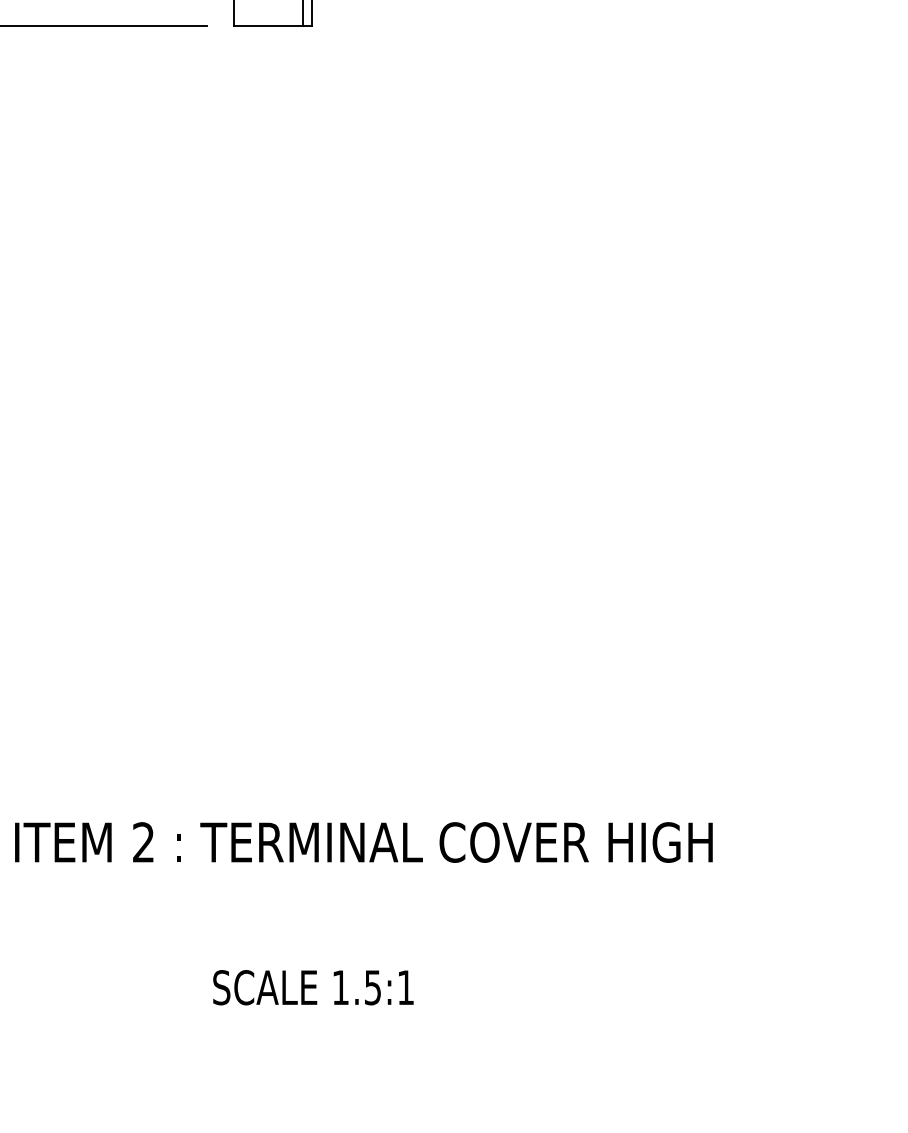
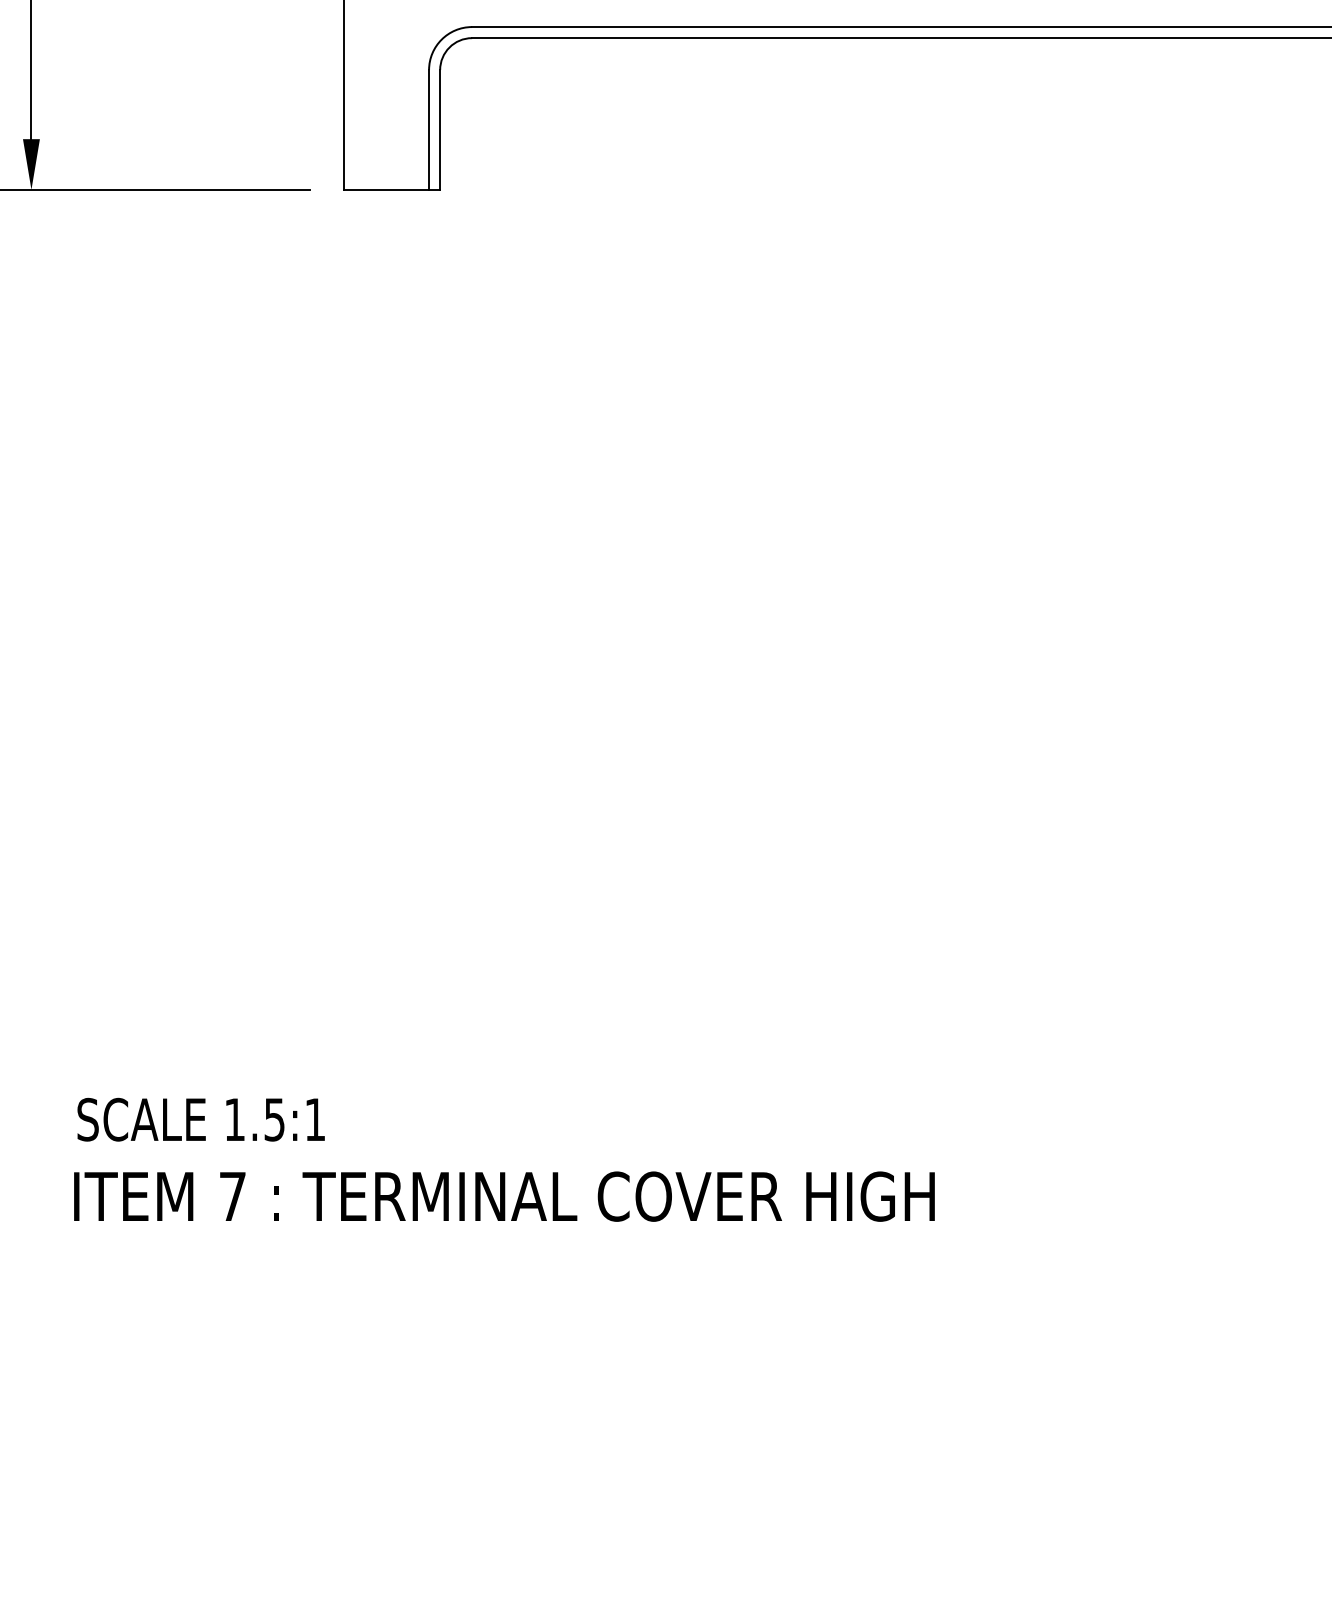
text: (143, 841) -> (232, 1195), 2 -> 7
text: (312, 987) -> (200, 1119), moved

